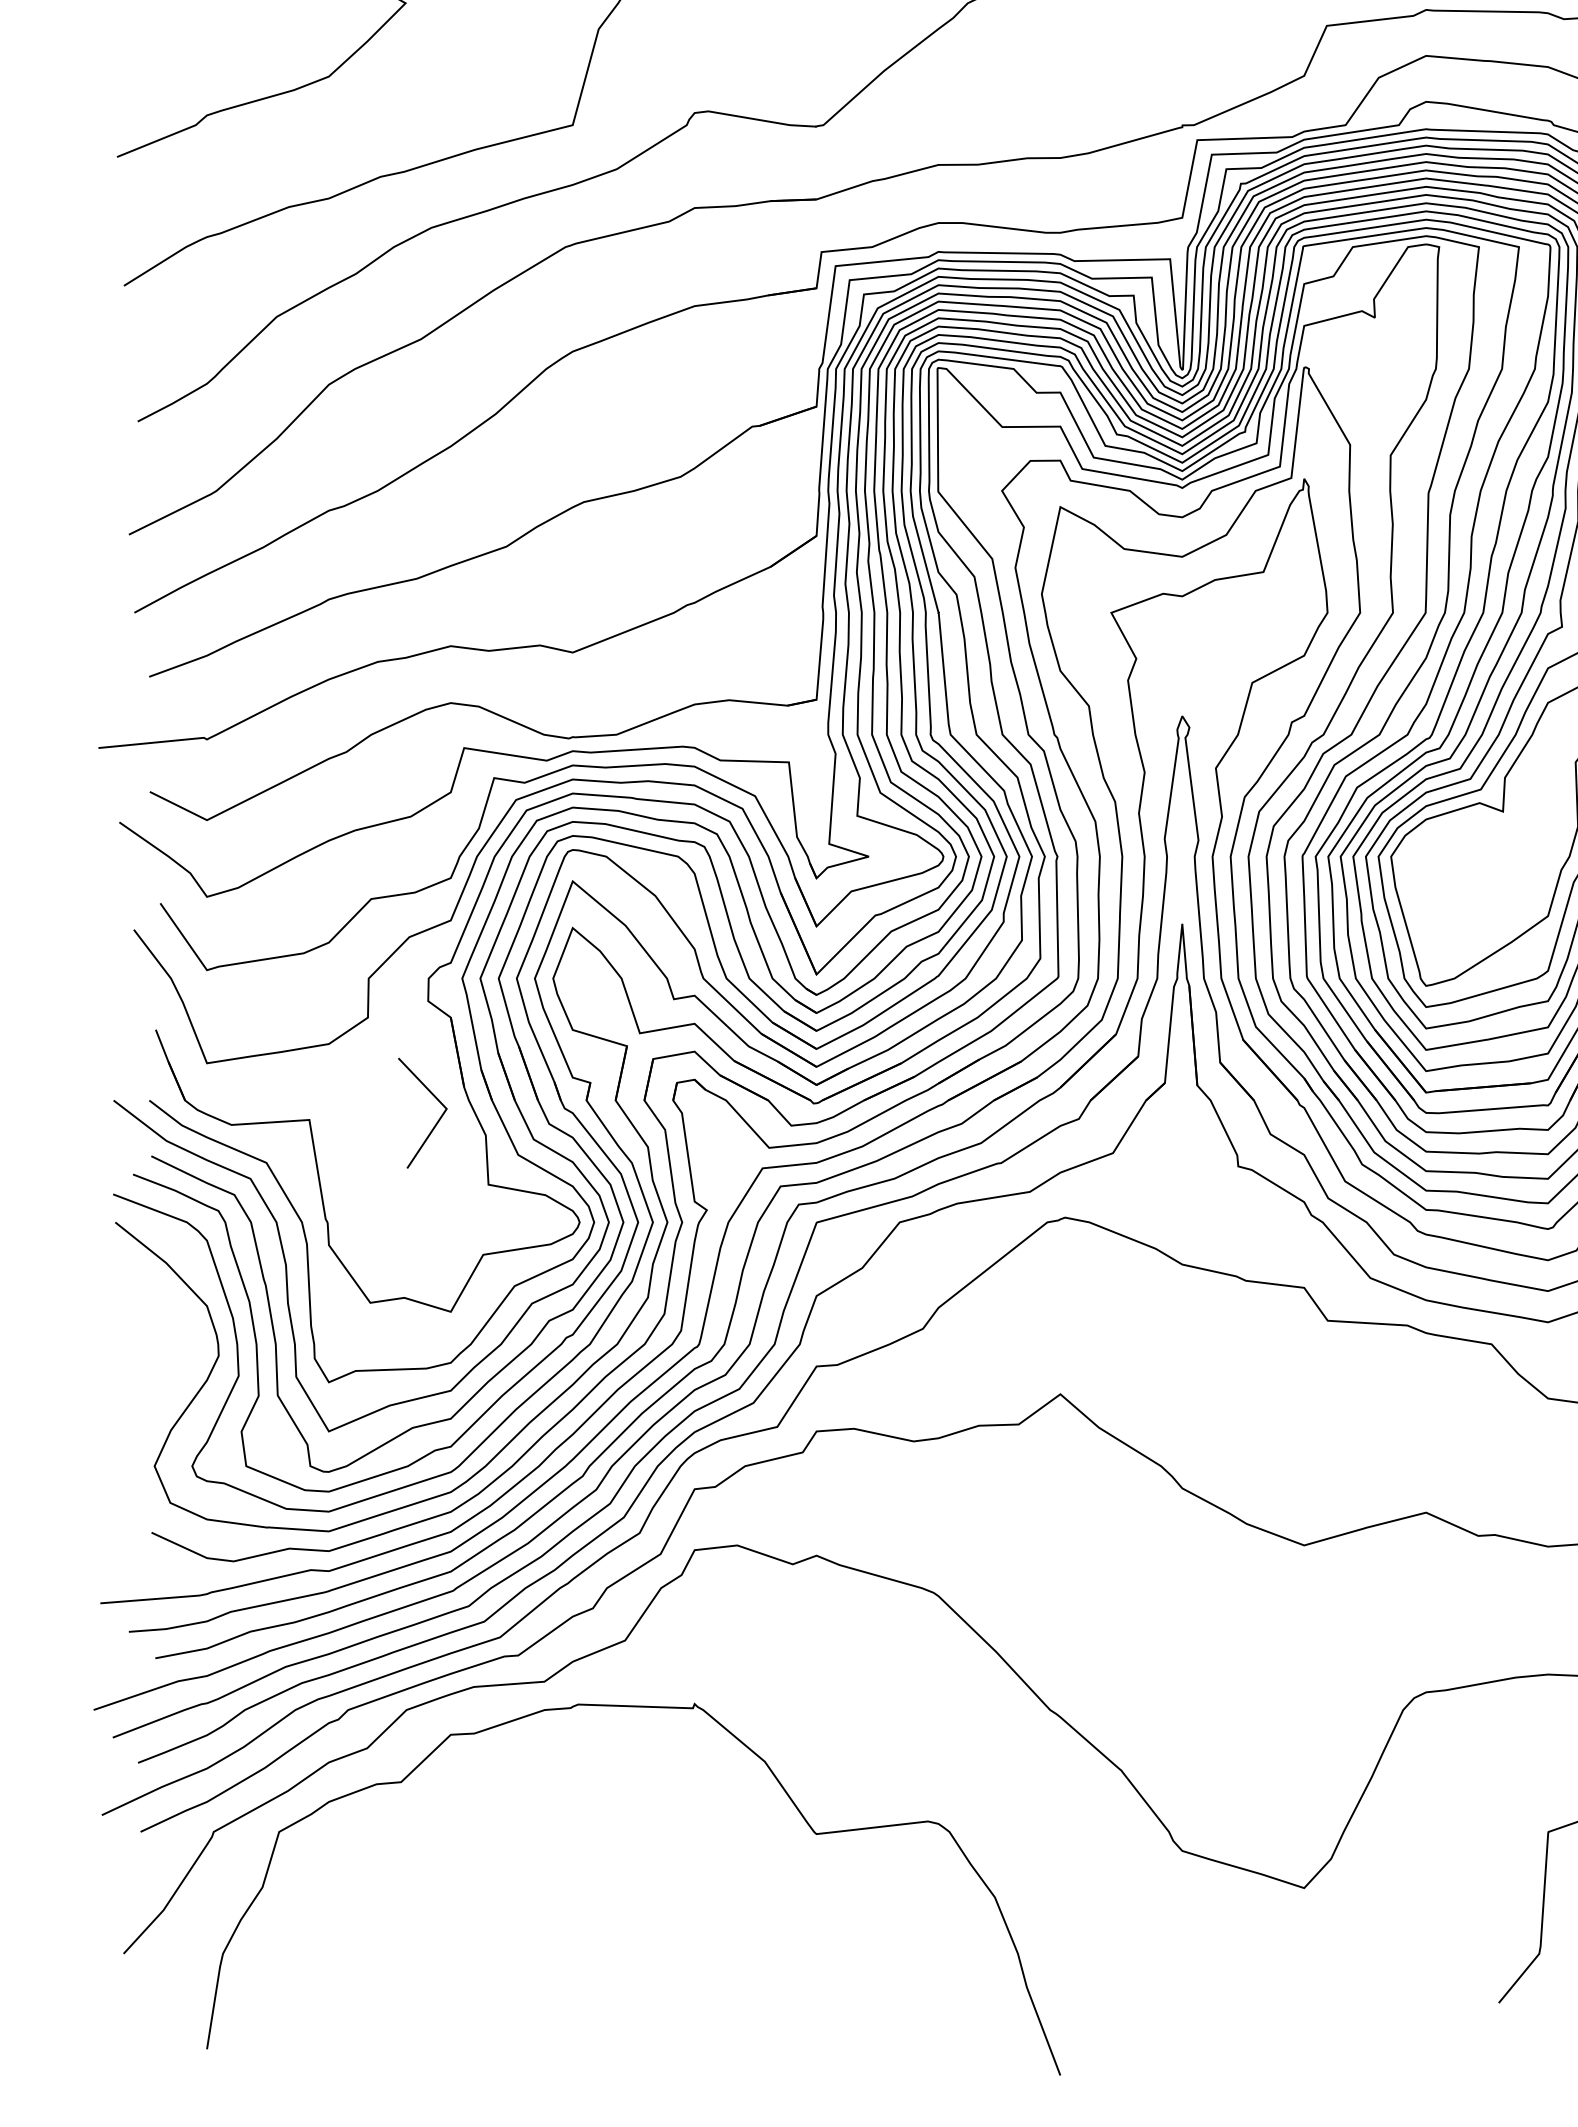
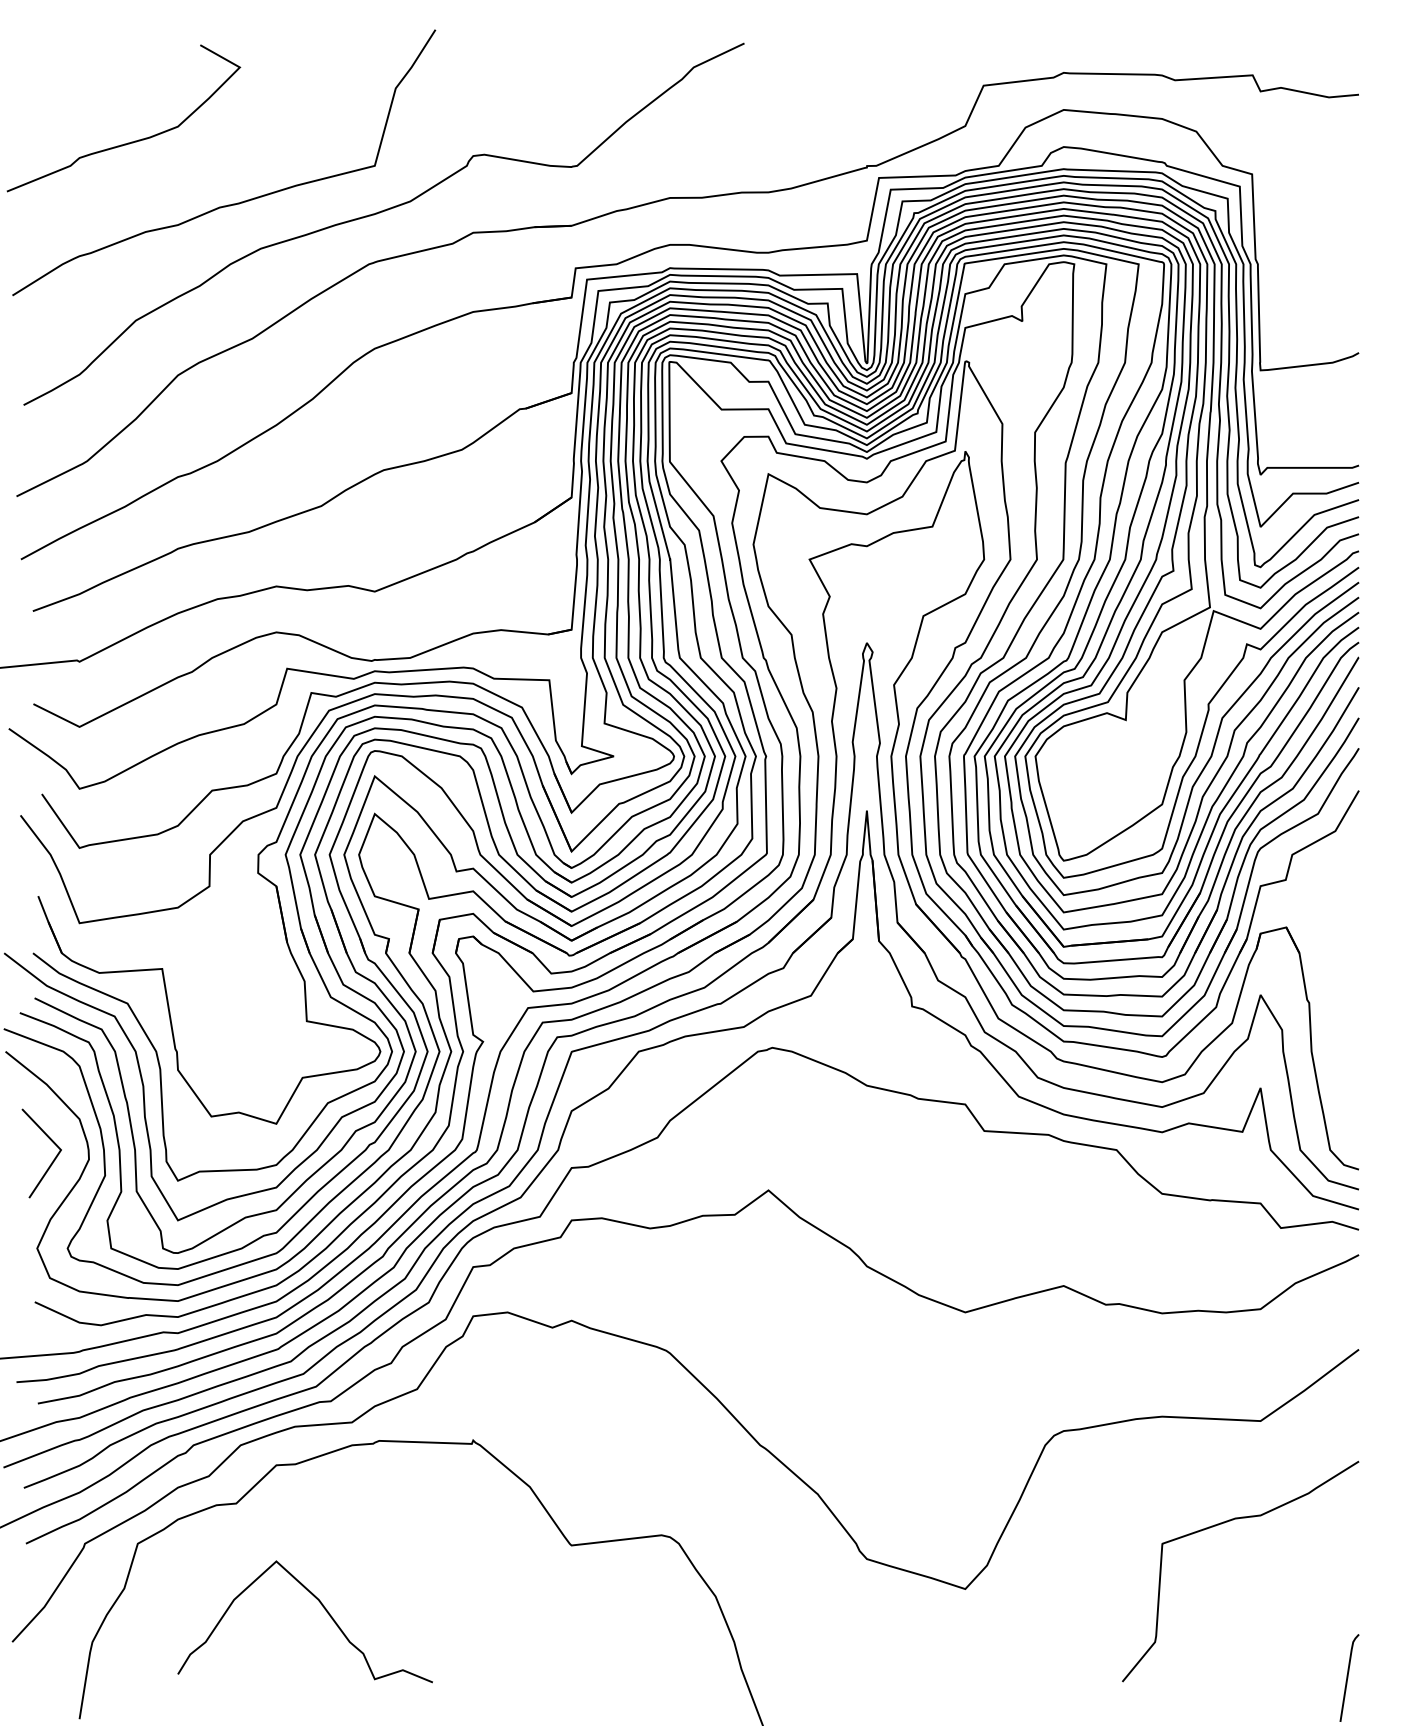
line: (437, 1120) -> (53, 1159), moved
curve: (509, 1912) -> (323, 1608), added

